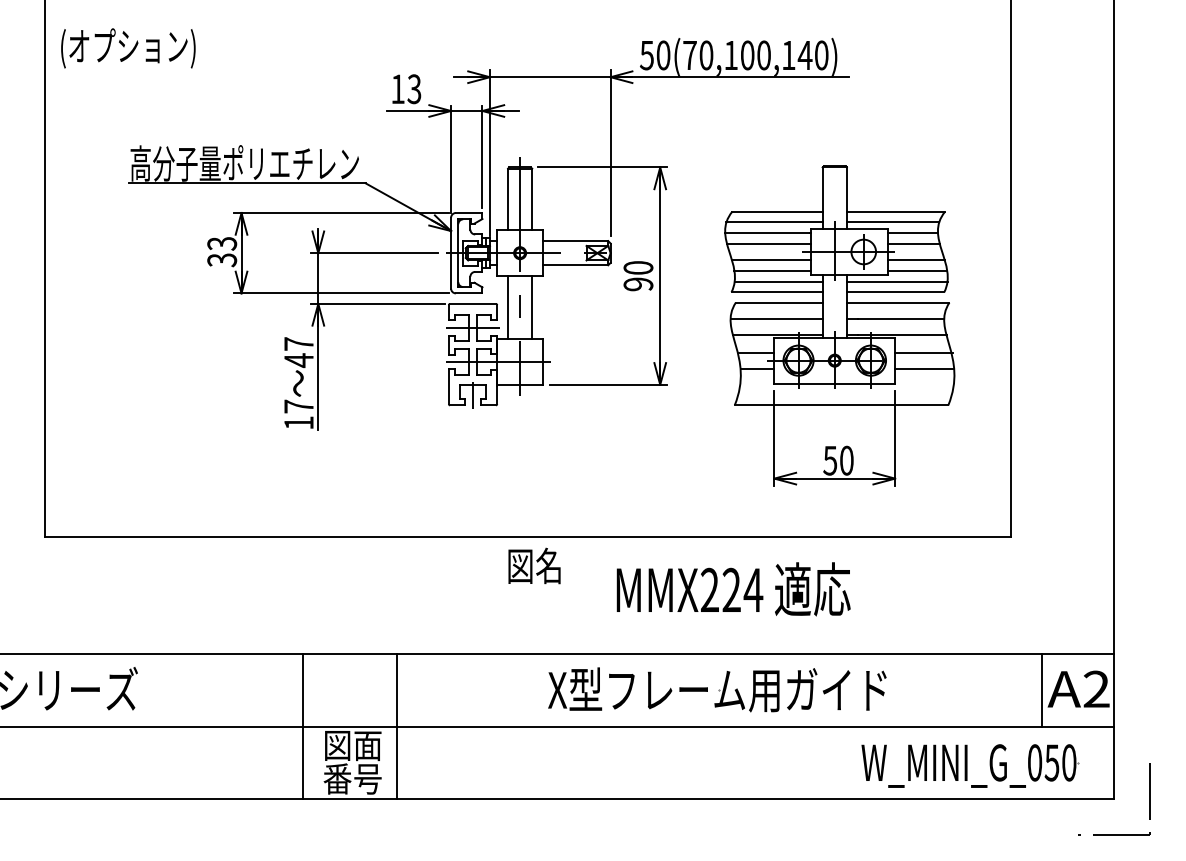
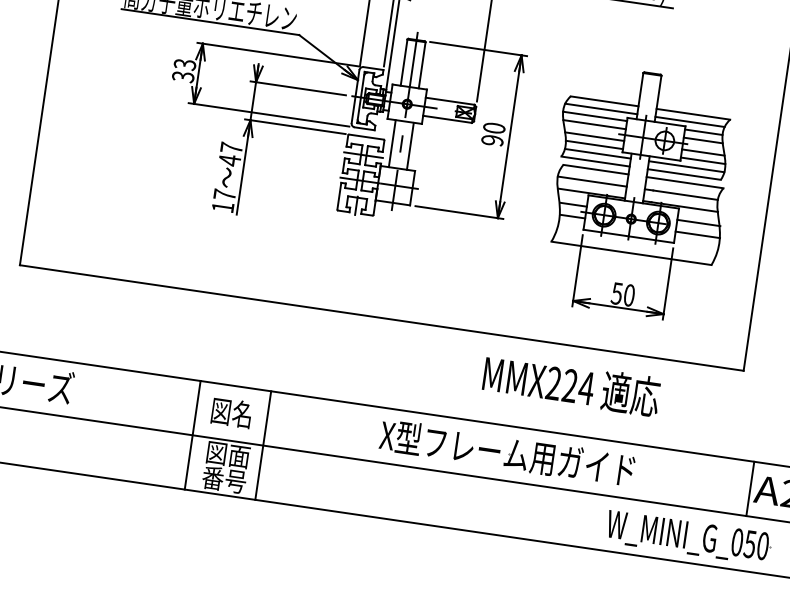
text: (534, 565) -> (231, 412), moved
text: (733, 589) -> (571, 385), moved

